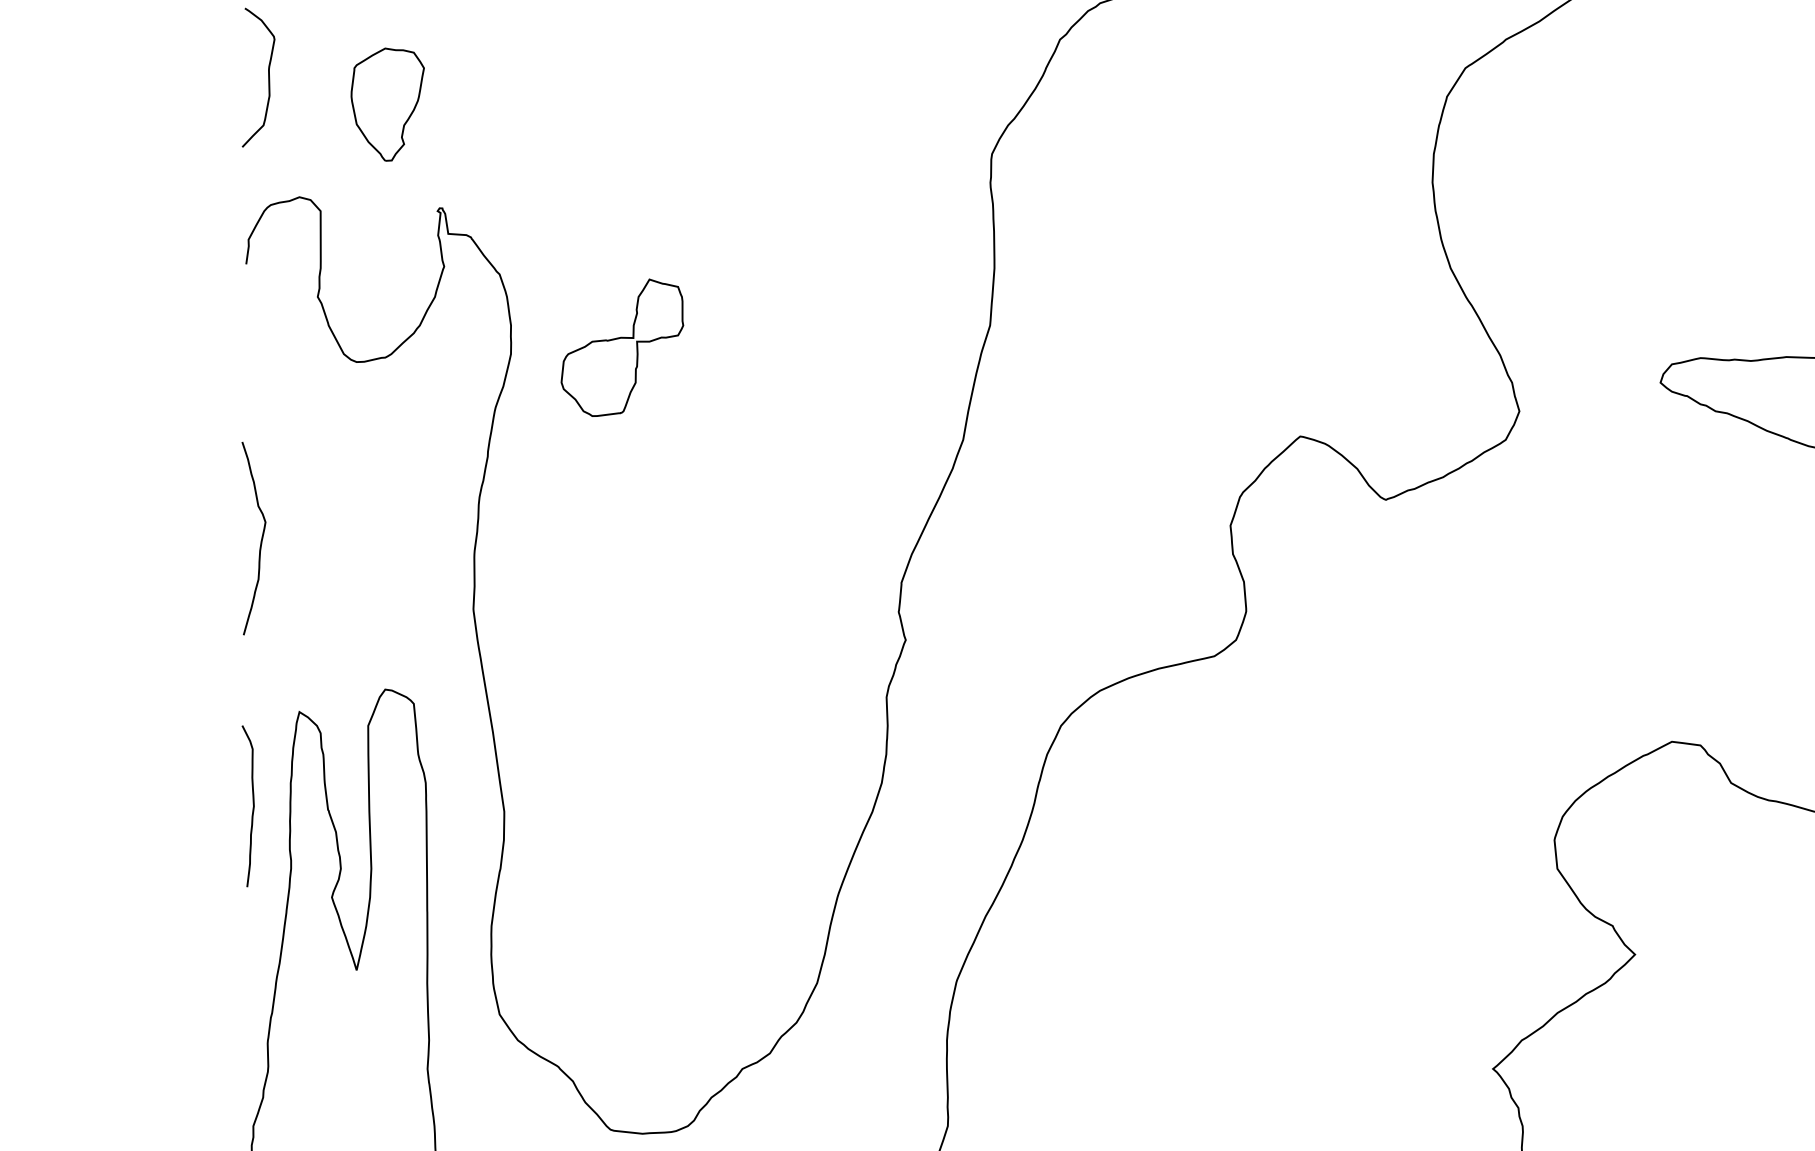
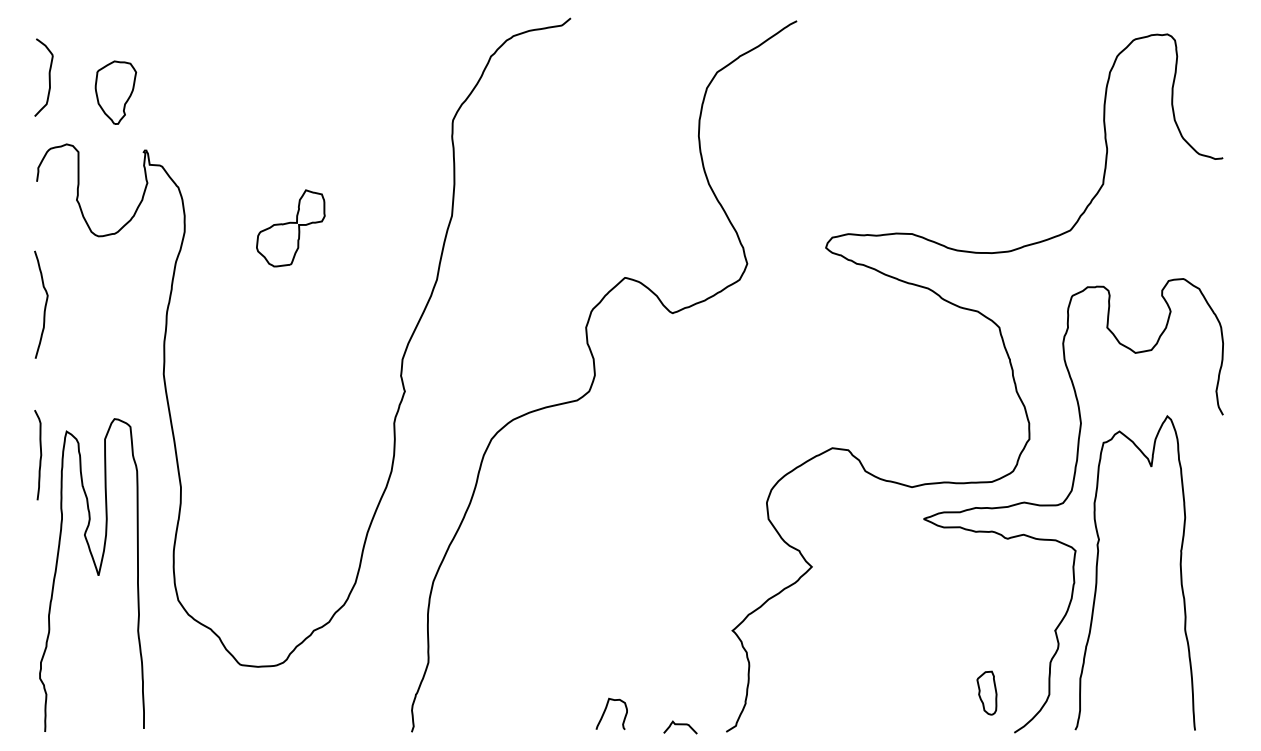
part: (621, 348) -> (290, 228), moved
curve: (259, 539) -> (44, 305), moved
curve: (252, 806) -> (40, 455), moved

